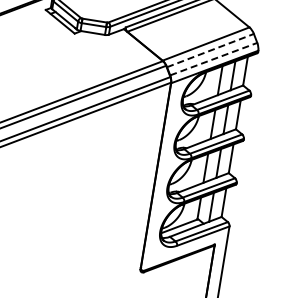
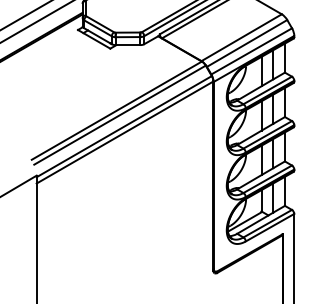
line: (210, 50) -> (247, 43), dashed -> solid
line: (214, 59) -> (252, 51), dashed -> solid

